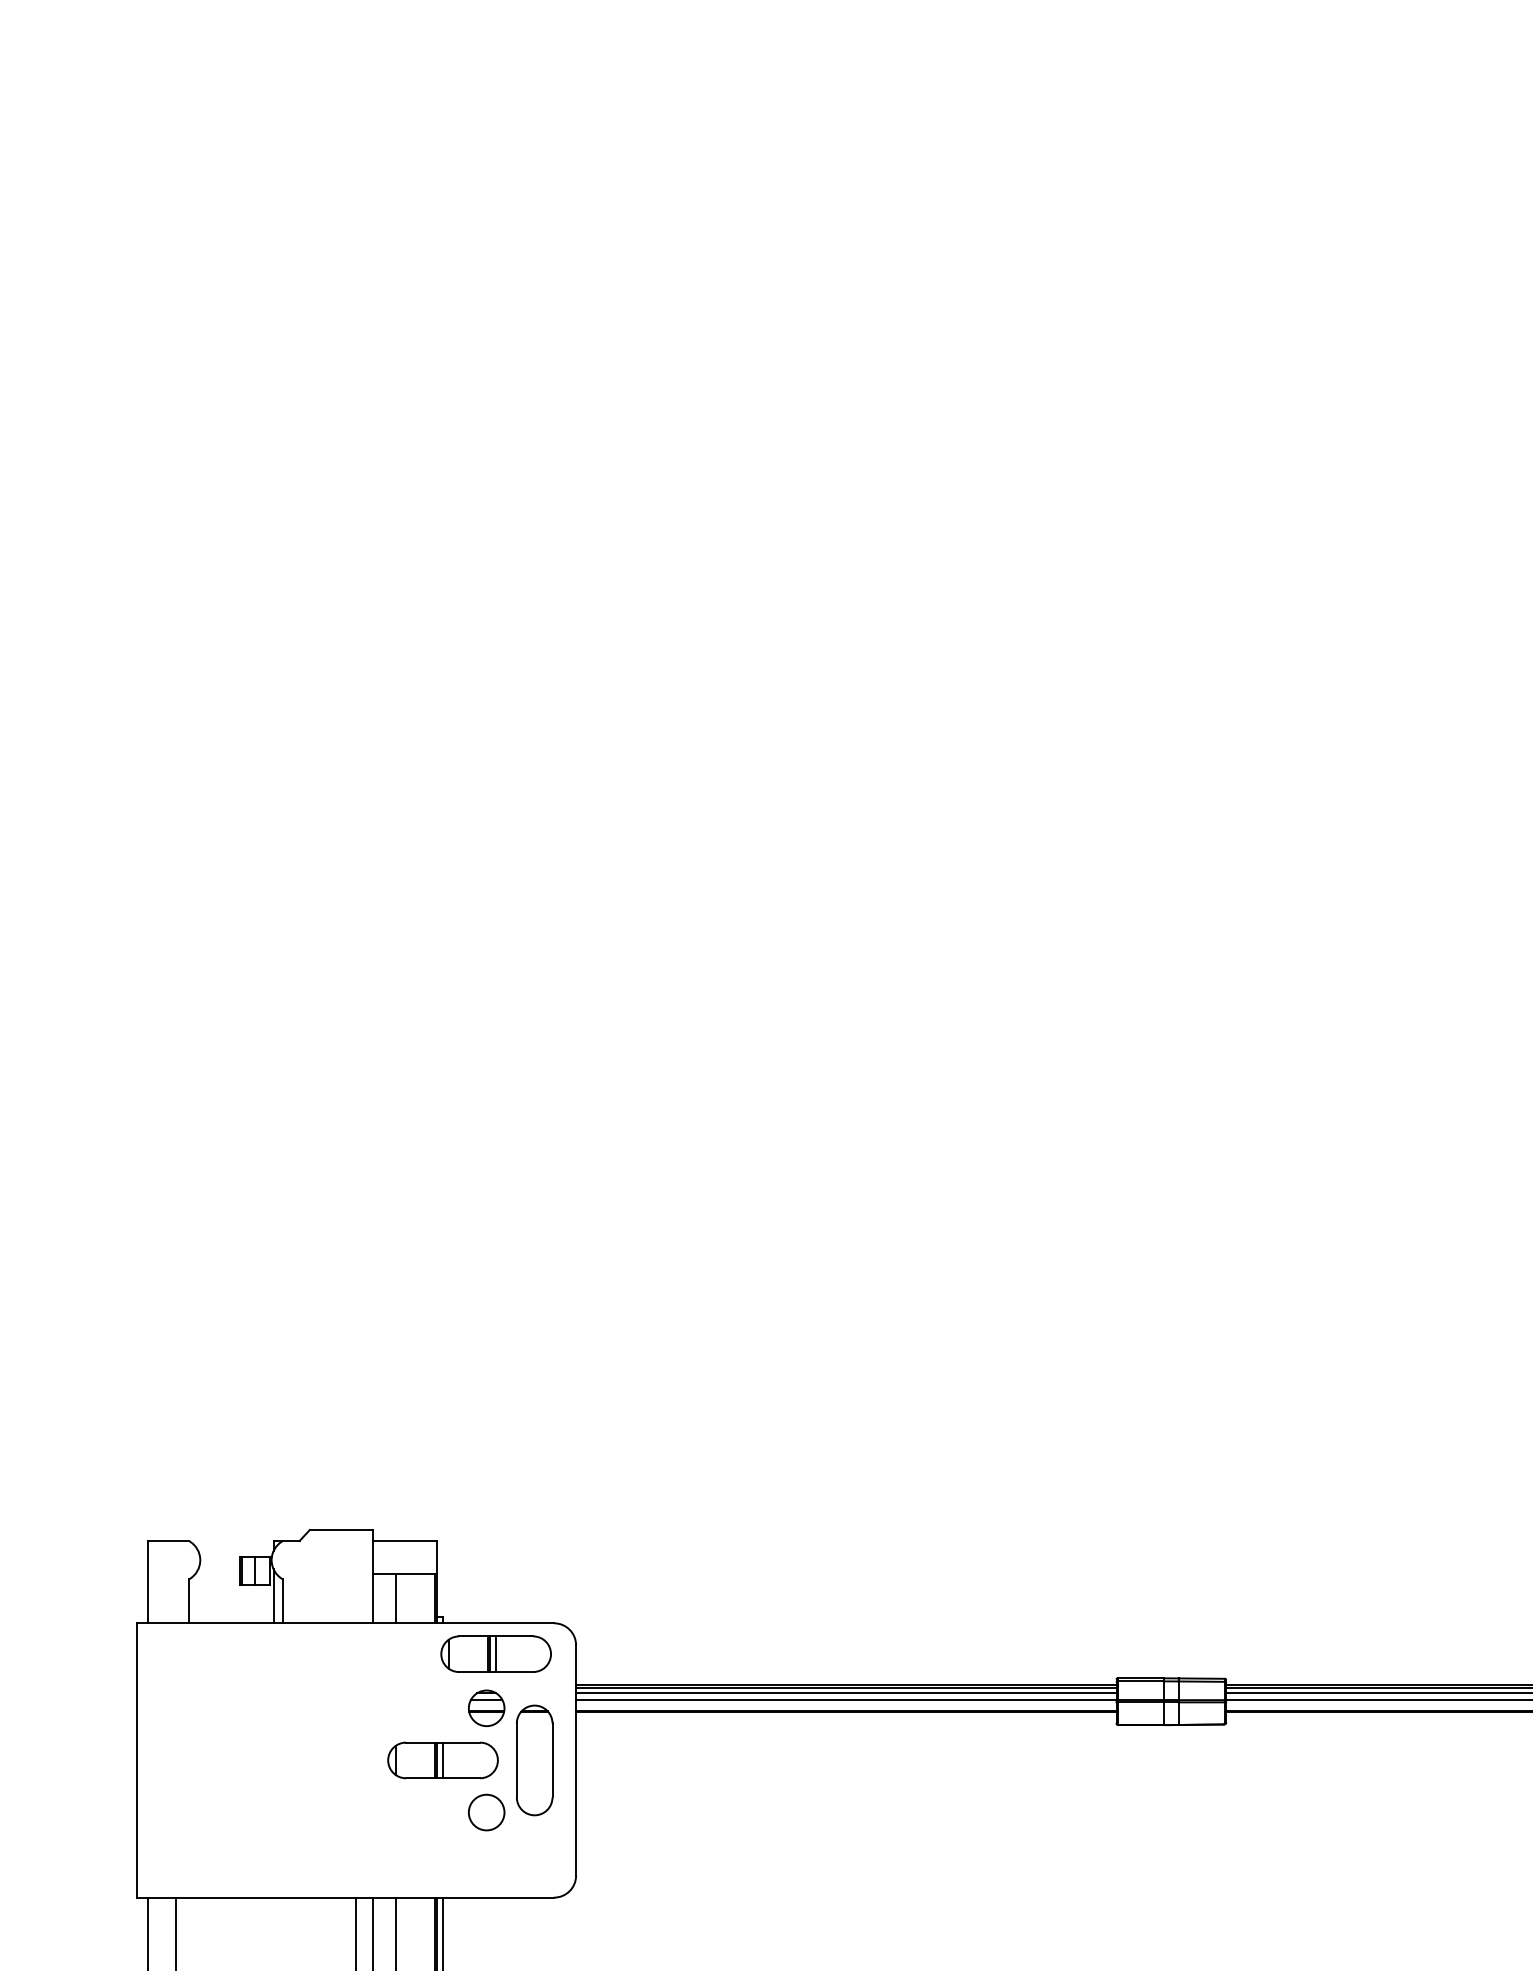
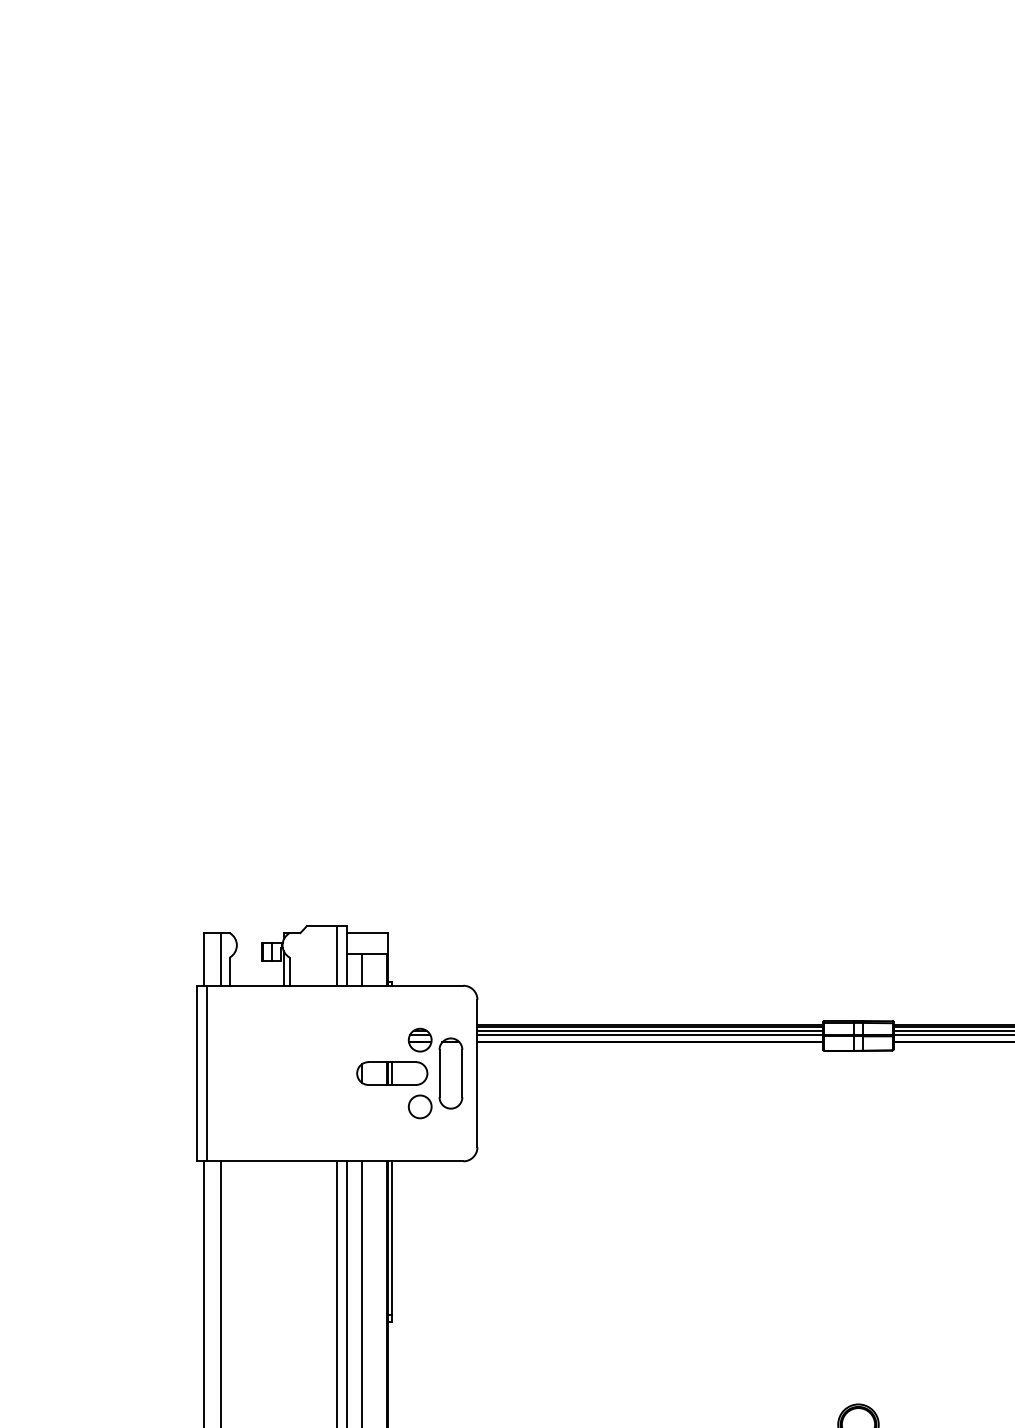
line: (355, 1576) -> (336, 955), added
line: (176, 1582) -> (221, 959), added
part: (496, 1654) -> (426, 1005), removed
line: (154, 1760) -> (207, 1073), added

